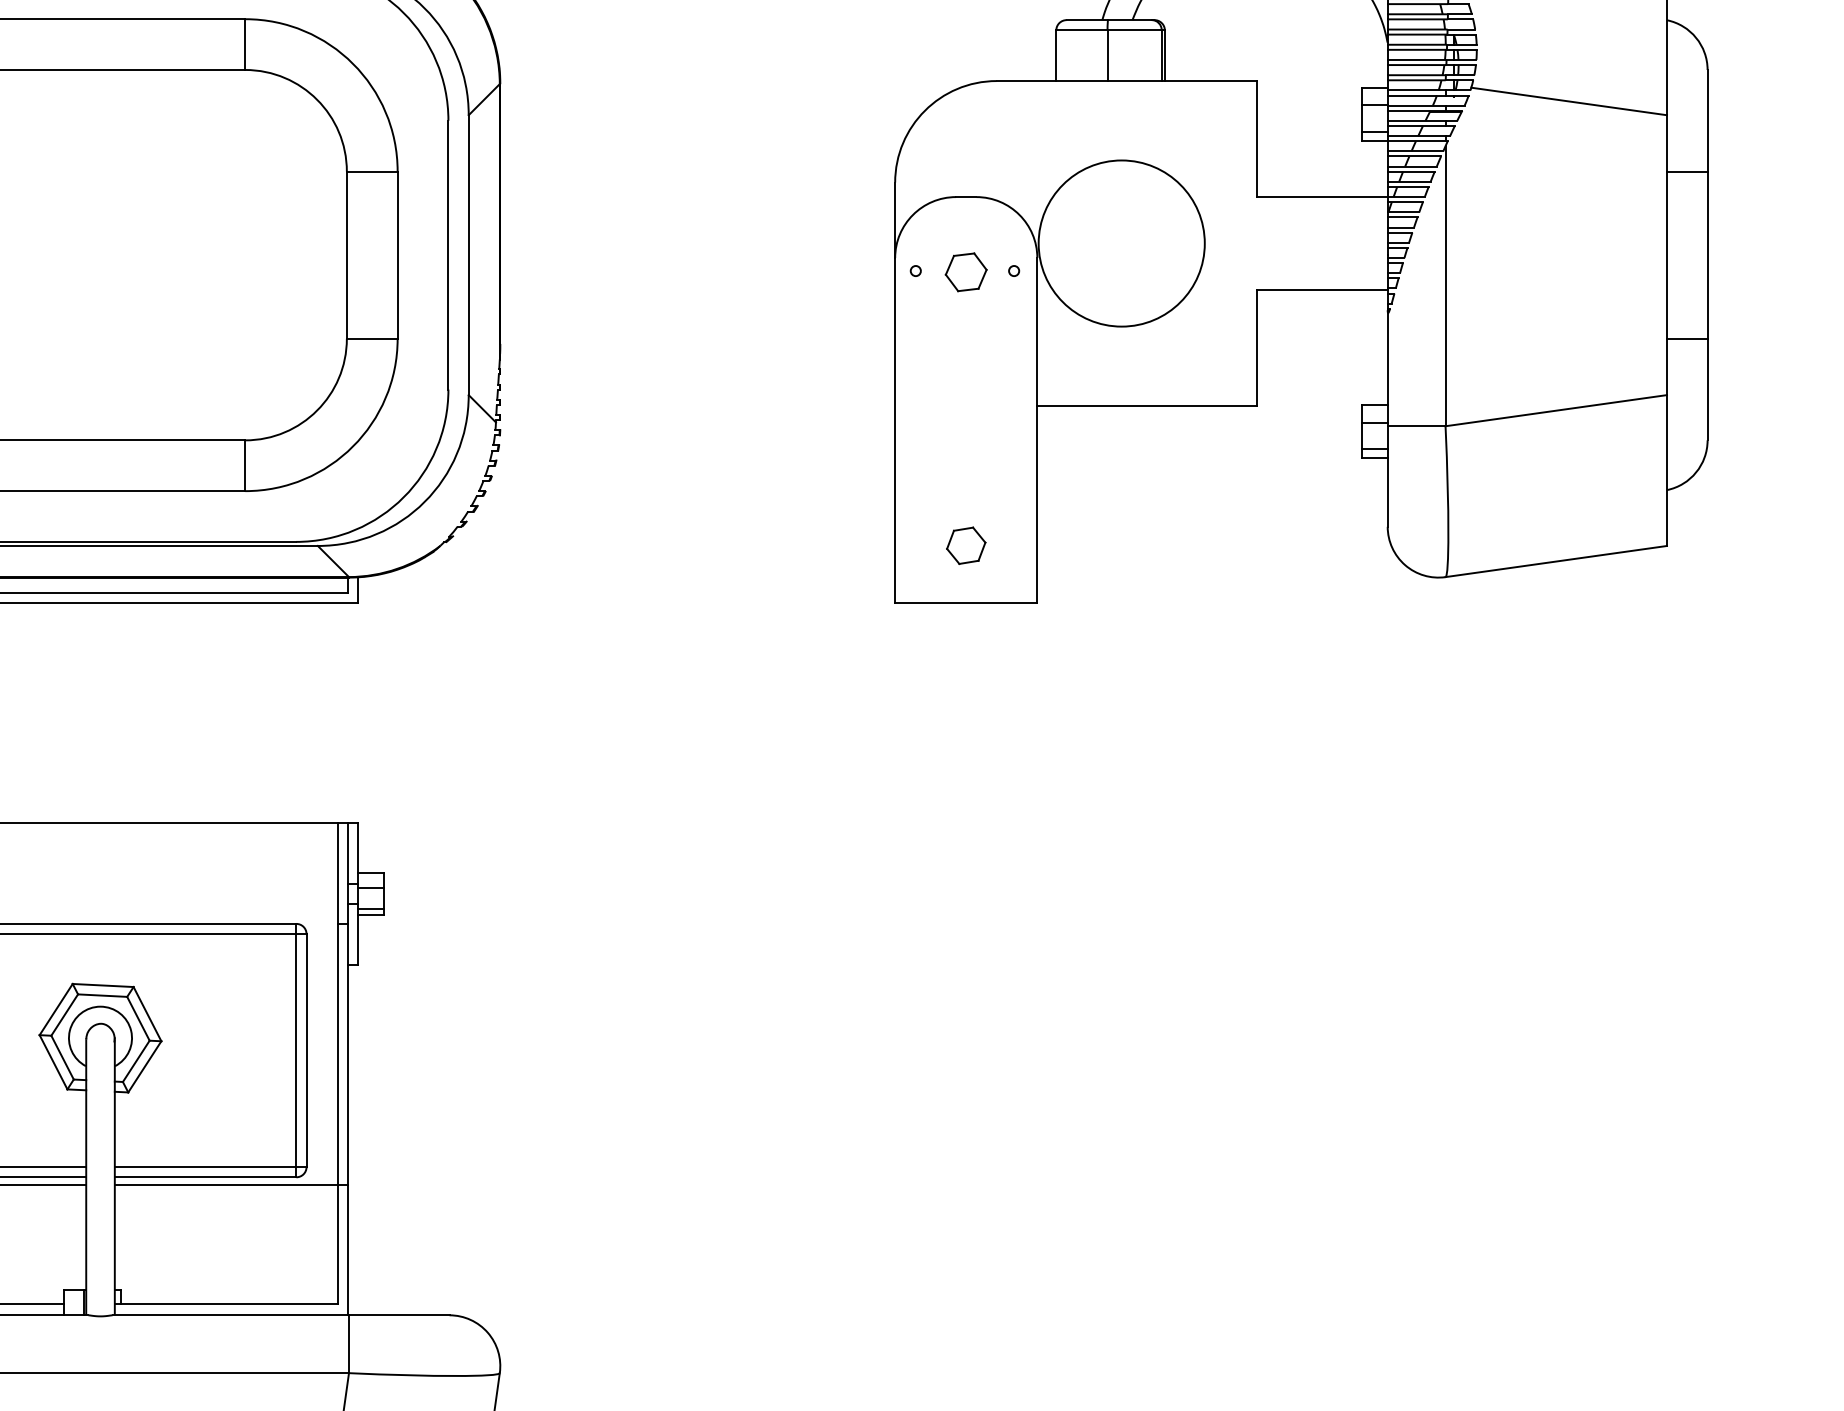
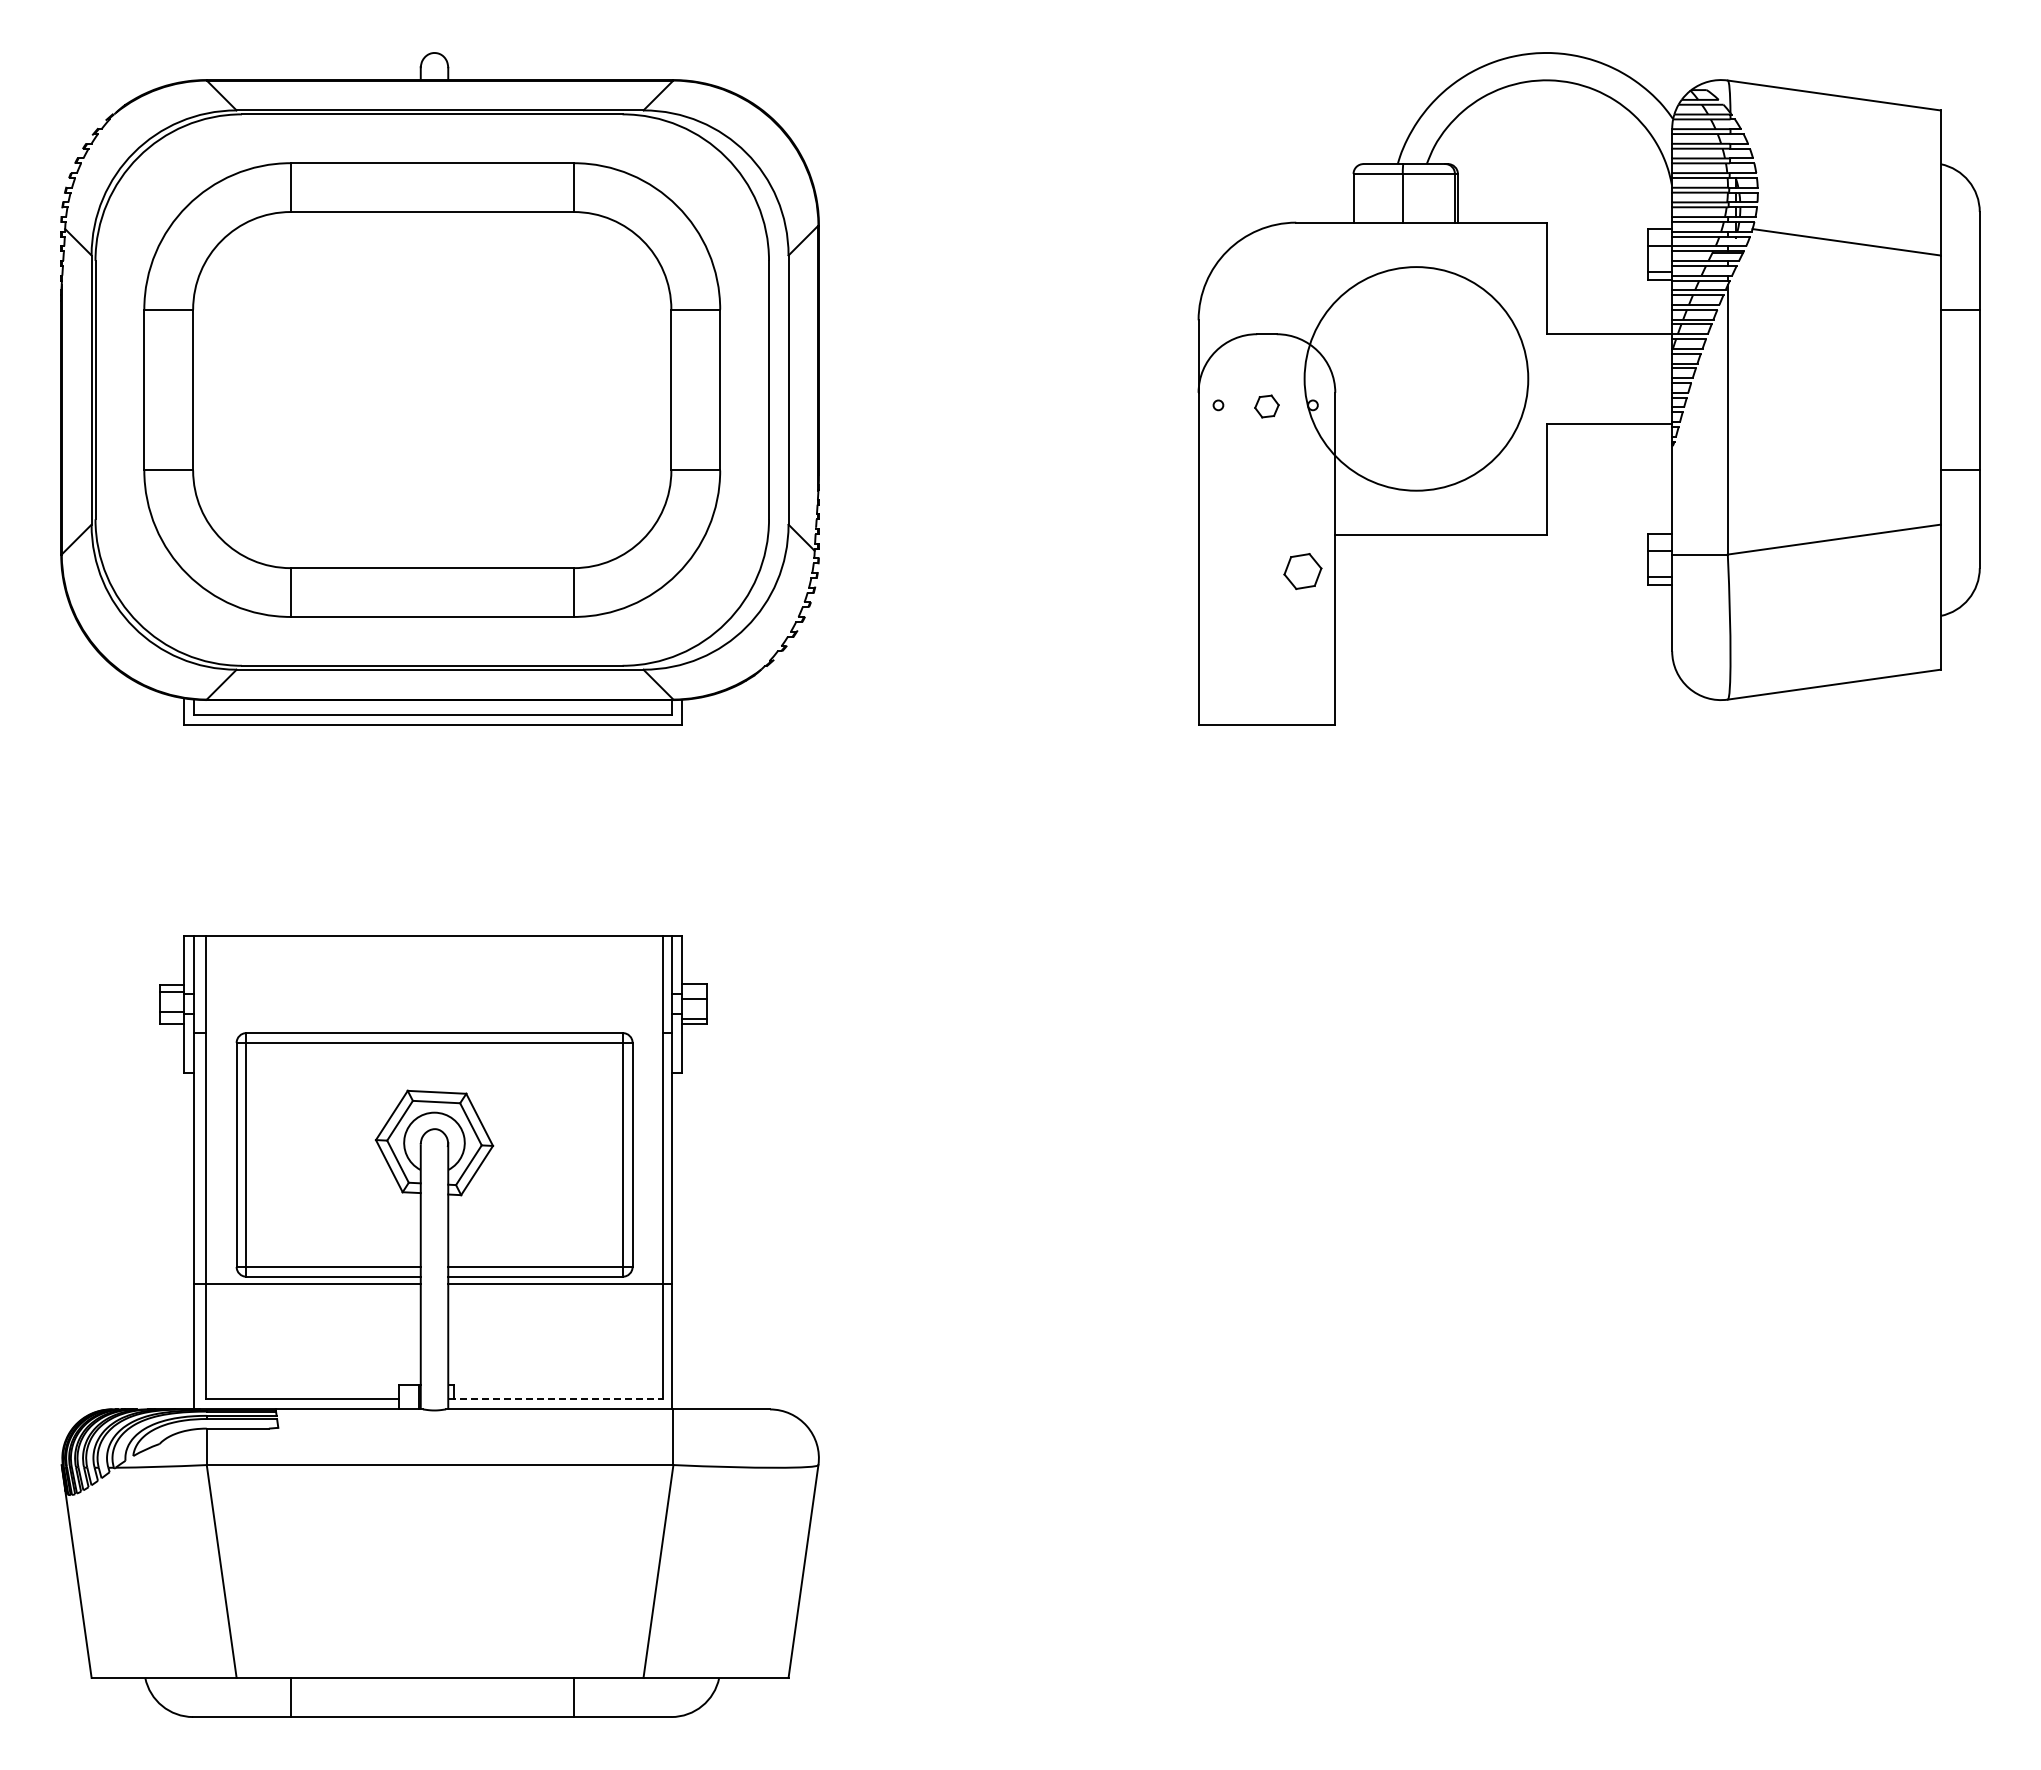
circle: (1121, 243) -> (1416, 378), size x1.4
part: (965, 272) -> (1266, 406), size x0.6
part: (965, 545) -> (1302, 571), moved
line: (226, 1304) -> (555, 1399), solid -> dashed

